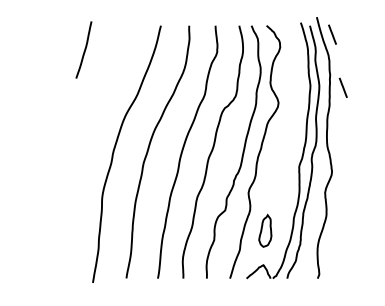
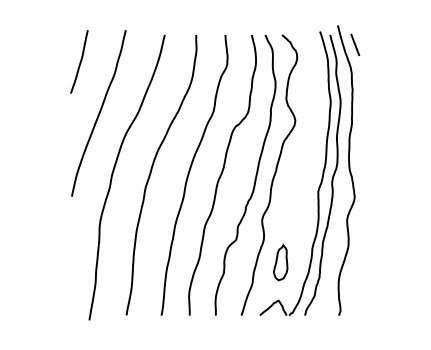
line: (343, 87) -> (367, 103), removed
curve: (101, 96) -> (98, 113), added

